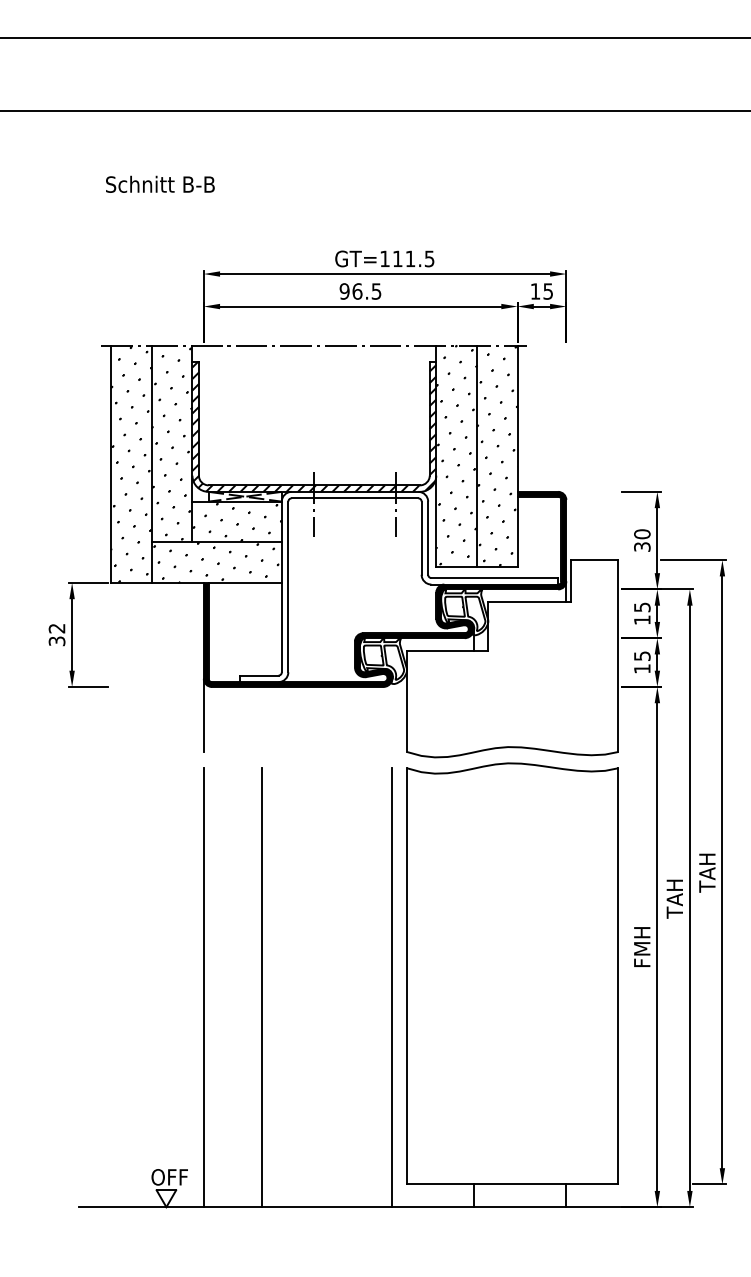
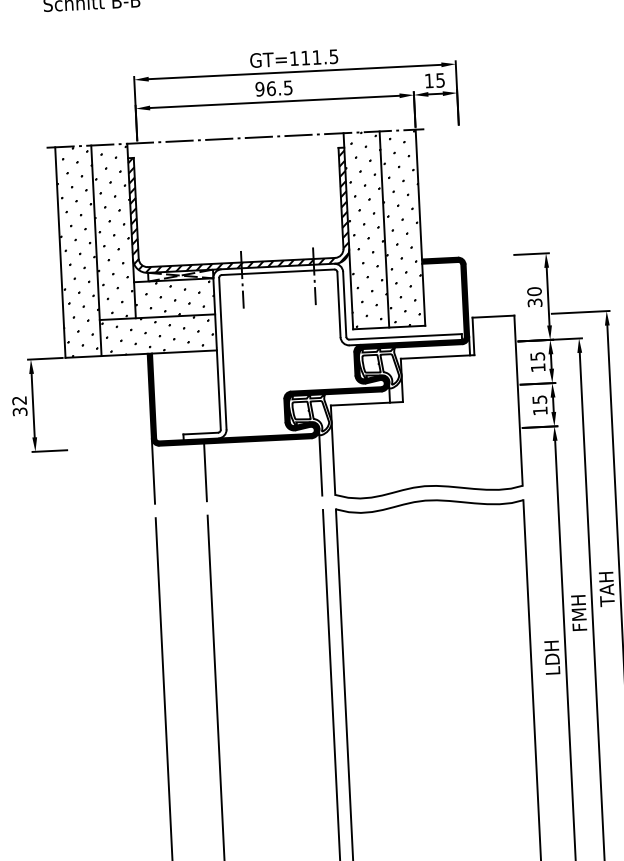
line: (392, 715) -> (320, 463), added
line: (262, 719) -> (205, 472), added
text: (674, 898) -> (578, 613), TAH -> FMH
text: (642, 946) -> (552, 657), FMH -> LDH

